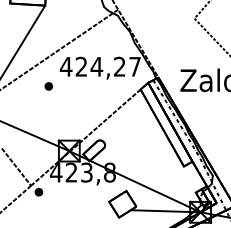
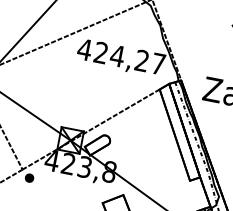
part: (48, 86) -> (61, 67), removed

